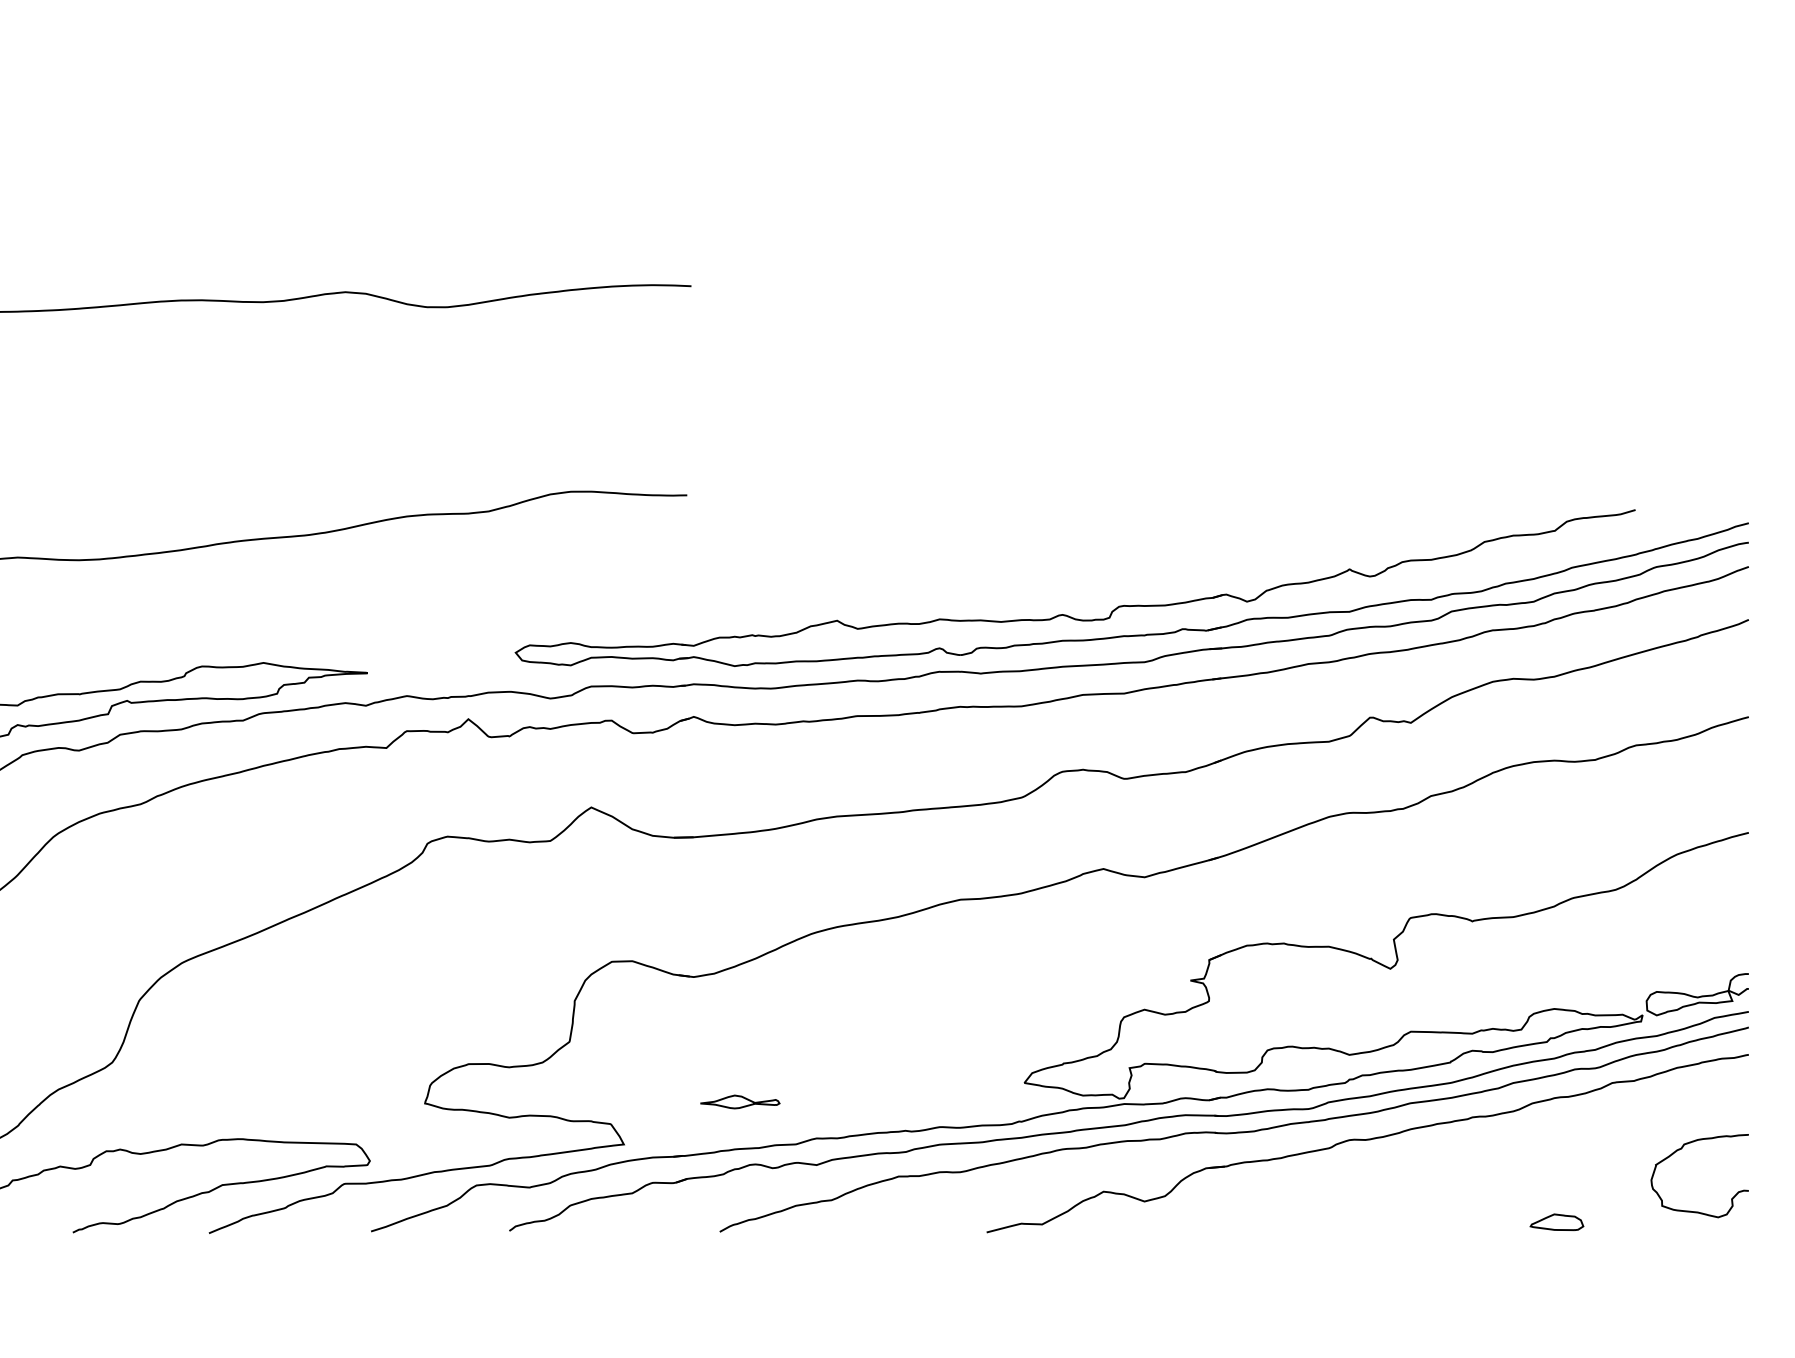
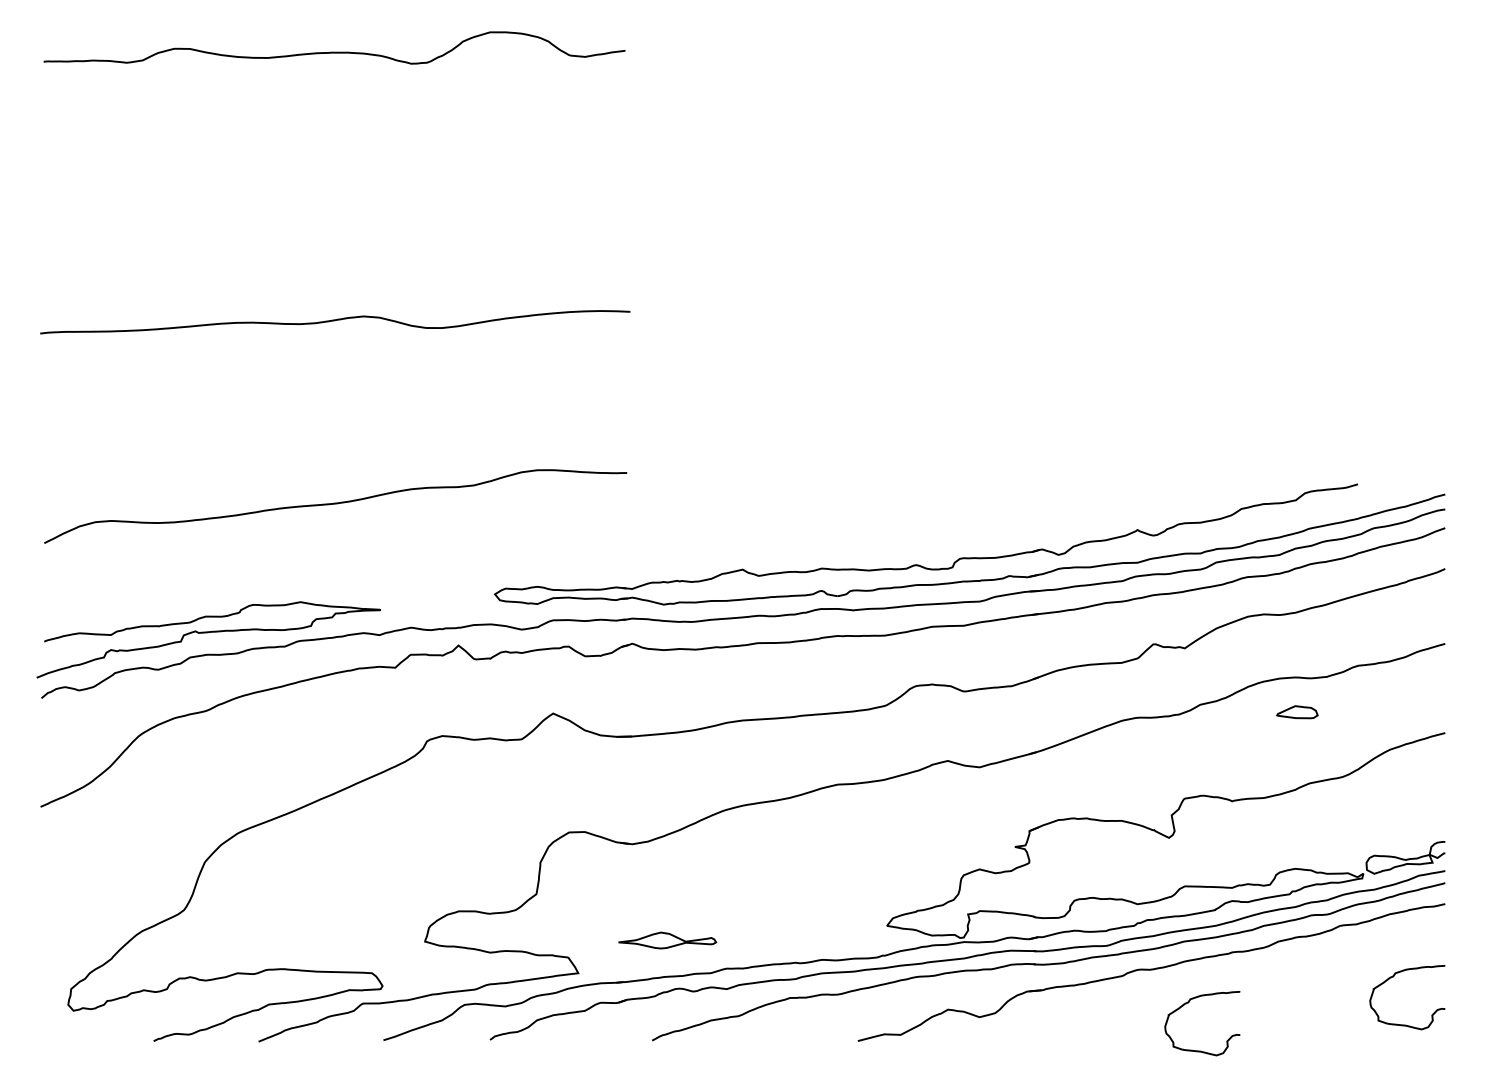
part: (740, 1101) -> (668, 940), size x1.6
curve: (1415, 1183) -> (1188, 1003), added
part: (1557, 1222) -> (1297, 712), moved

